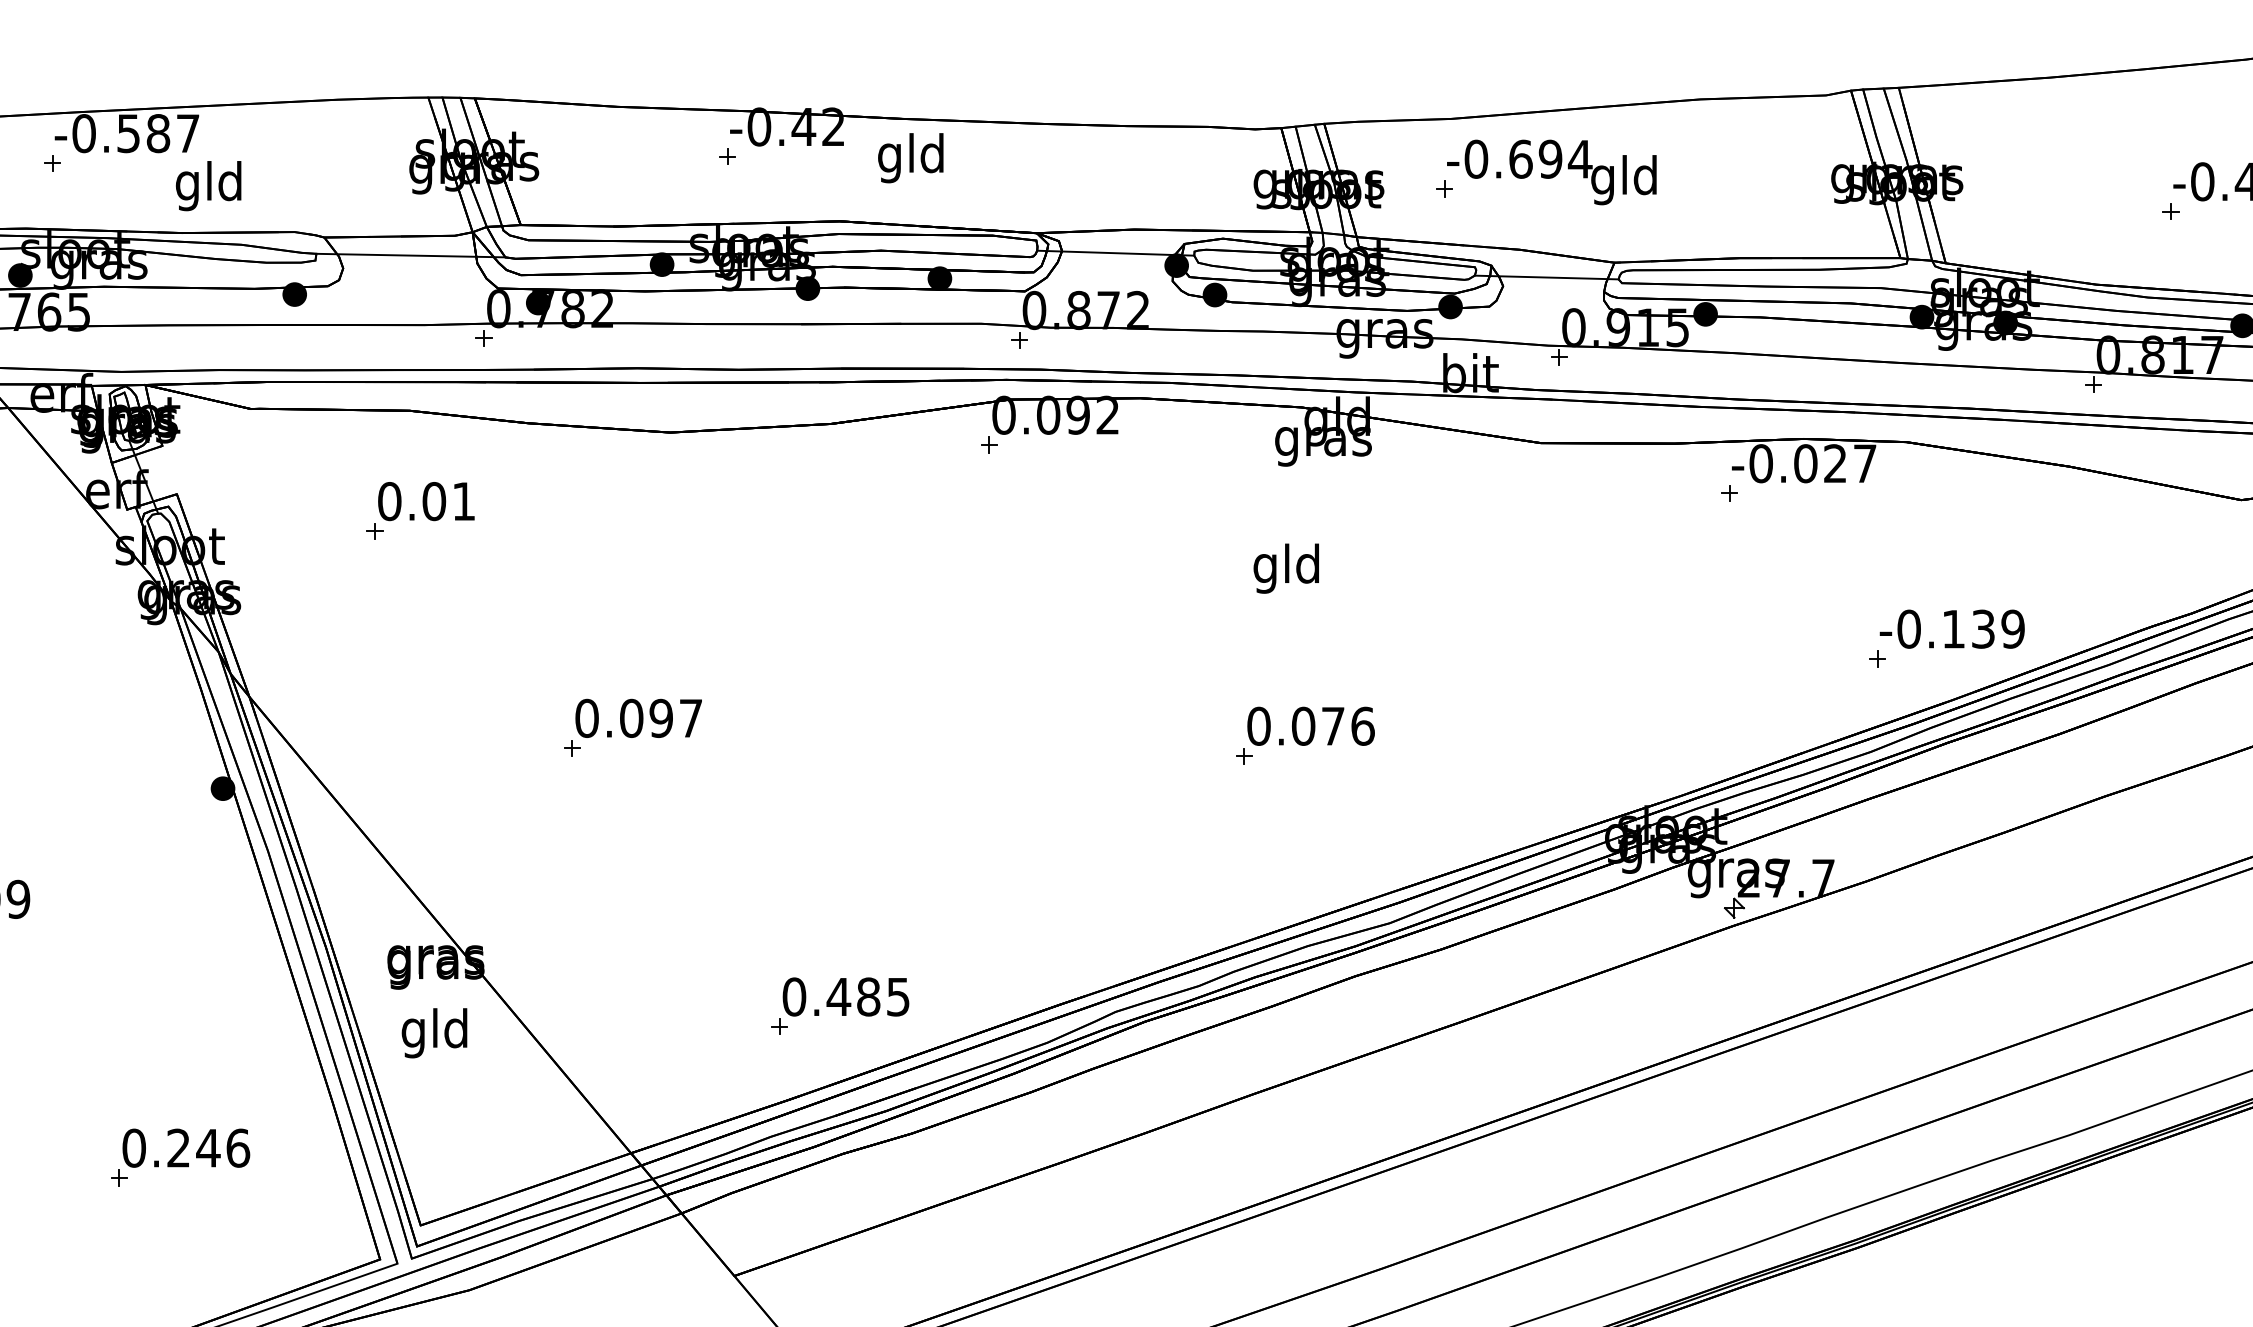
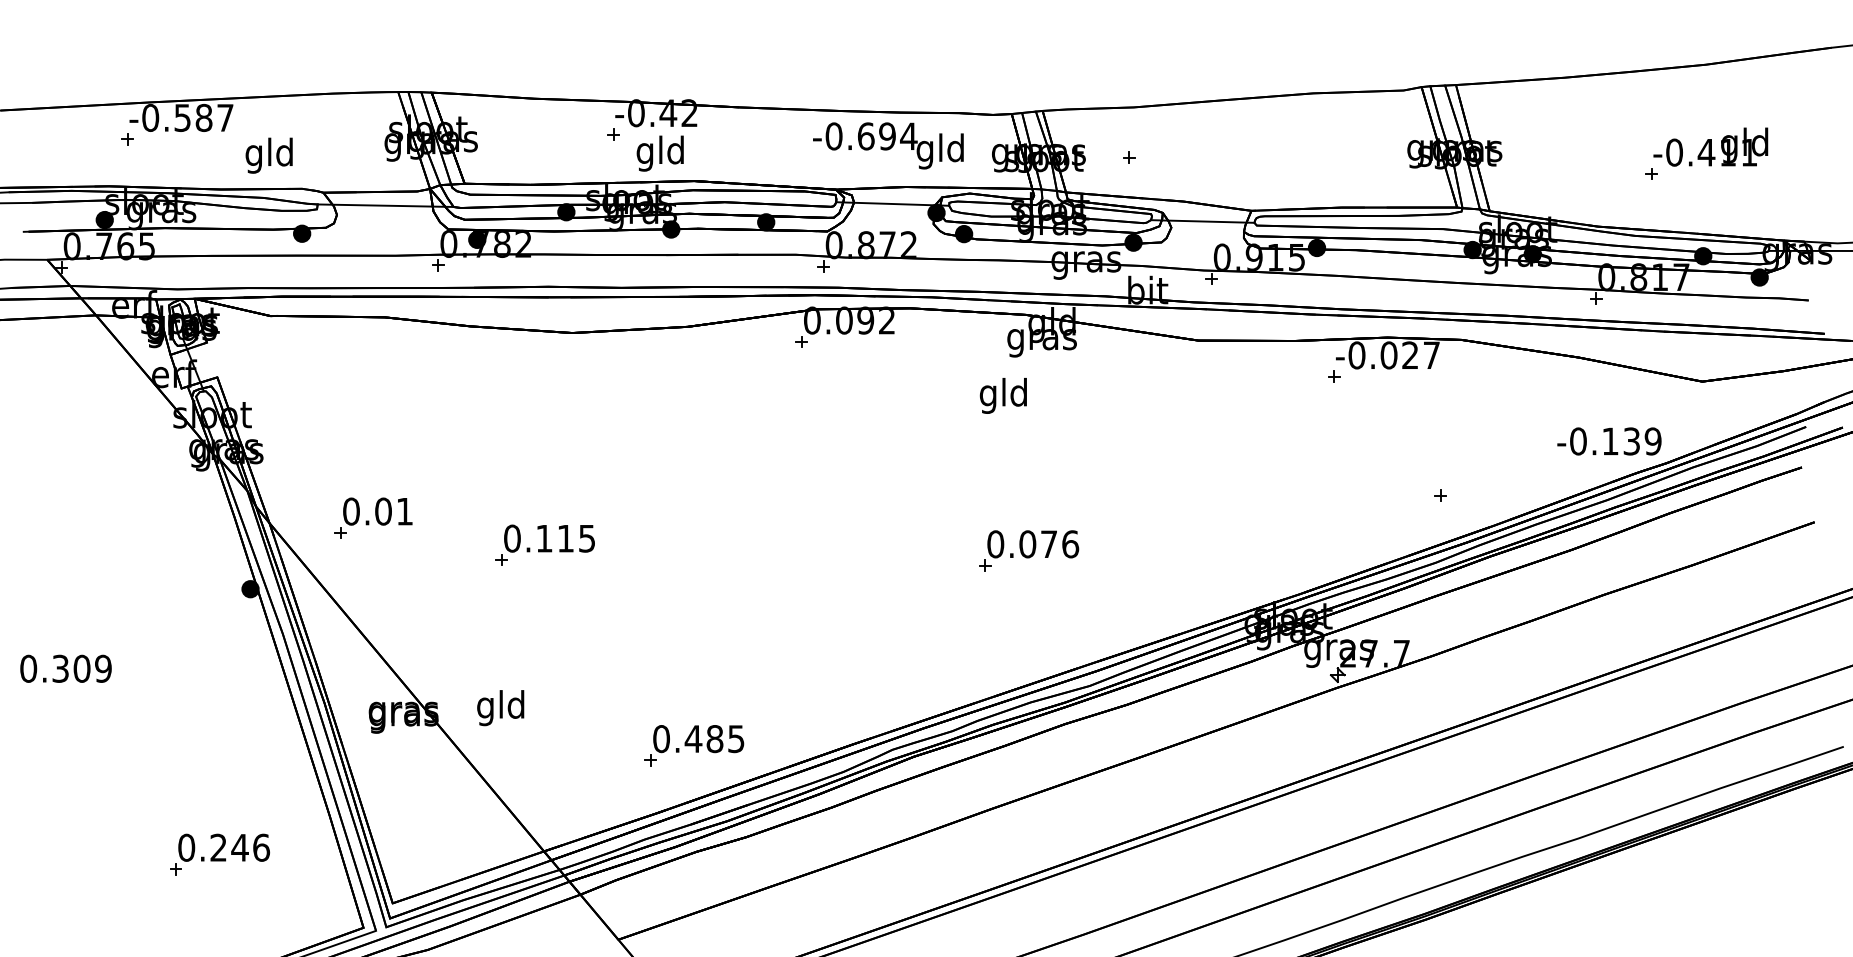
text: (909, 157) -> (659, 153), moved
text: (1551, 171) -> (888, 145), moved
text: (207, 185) -> (268, 155), moved
part: (420, 509) -> (373, 517), moved
text: (1285, 568) -> (1002, 395), moved
text: (1952, 629) -> (1609, 441), moved
text: (660, 718) -> (565, 538), 0.097 -> 0.115
text: (434, 1033) -> (500, 708), moved

